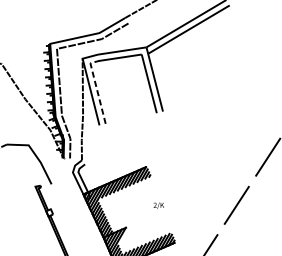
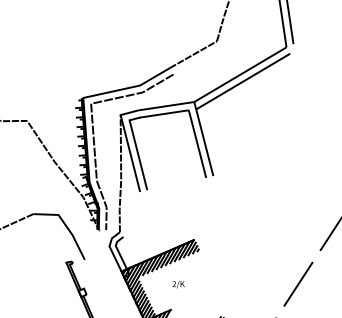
line: (96, 88) -> (136, 149), dashed -> solid
text: (158, 205) -> (178, 284), moved

